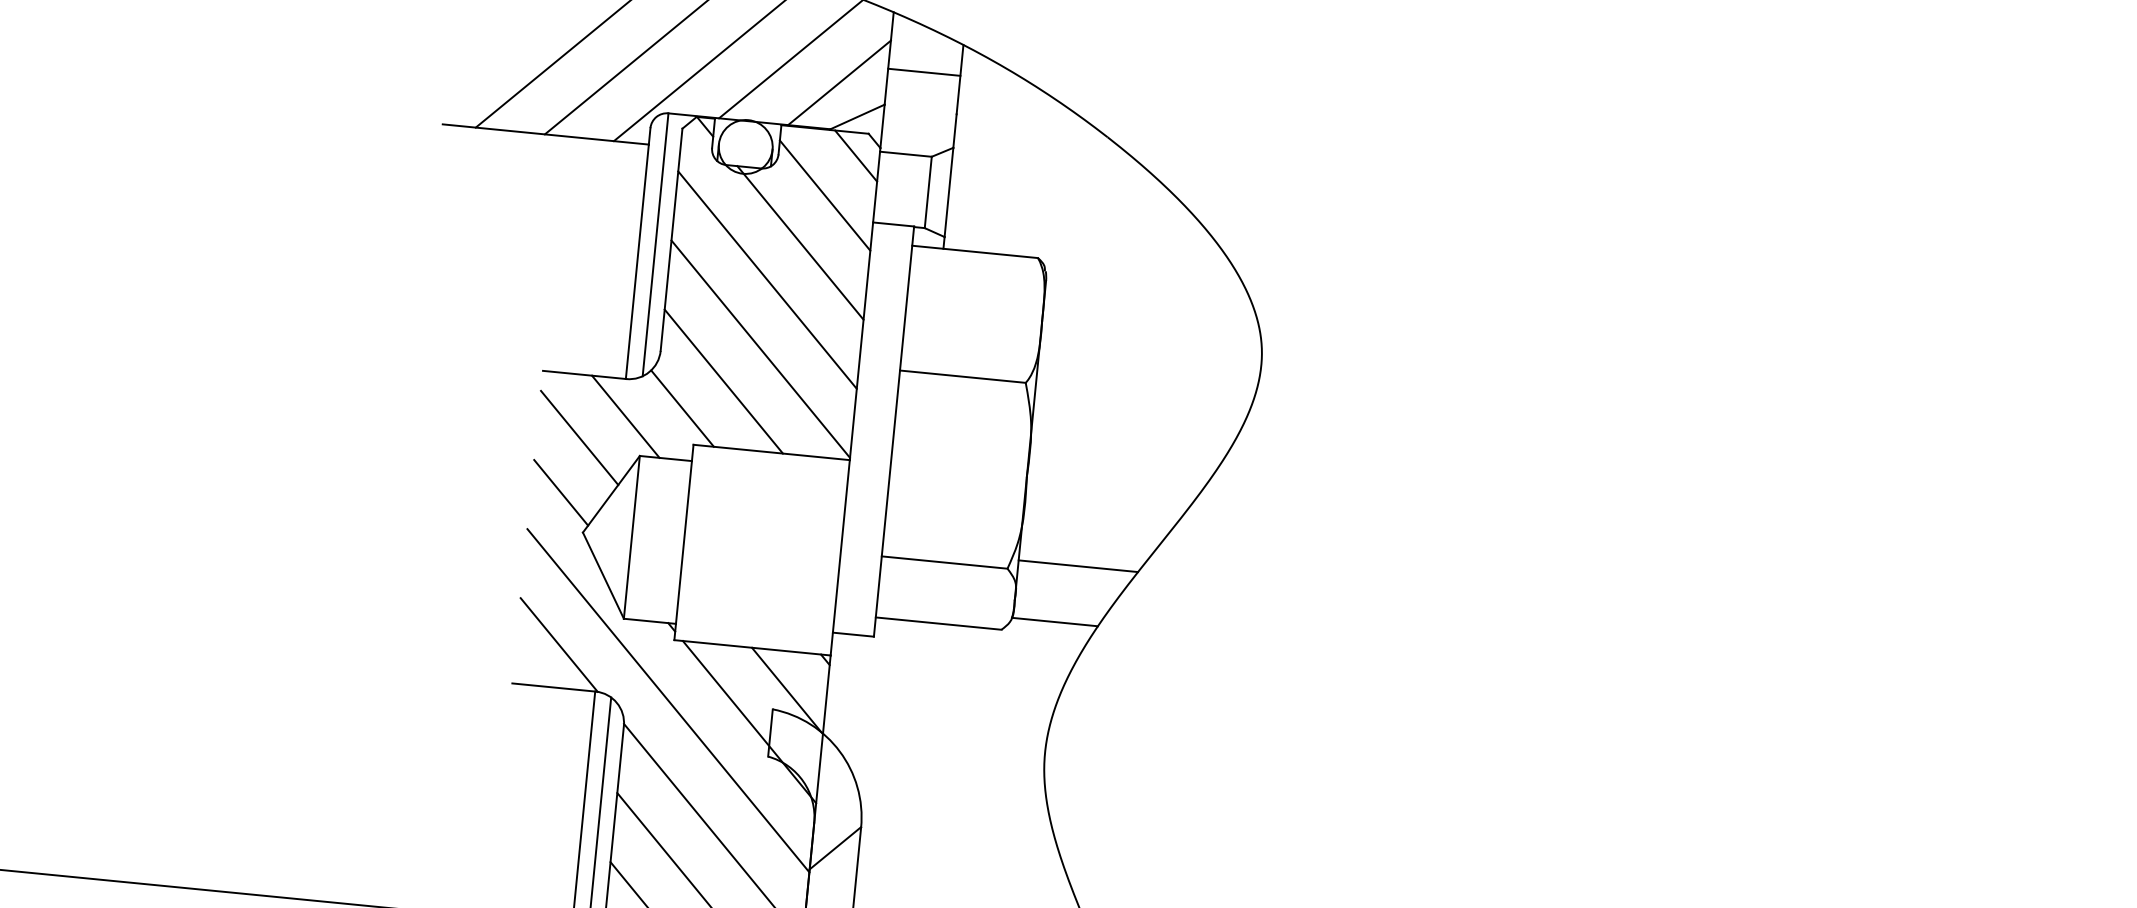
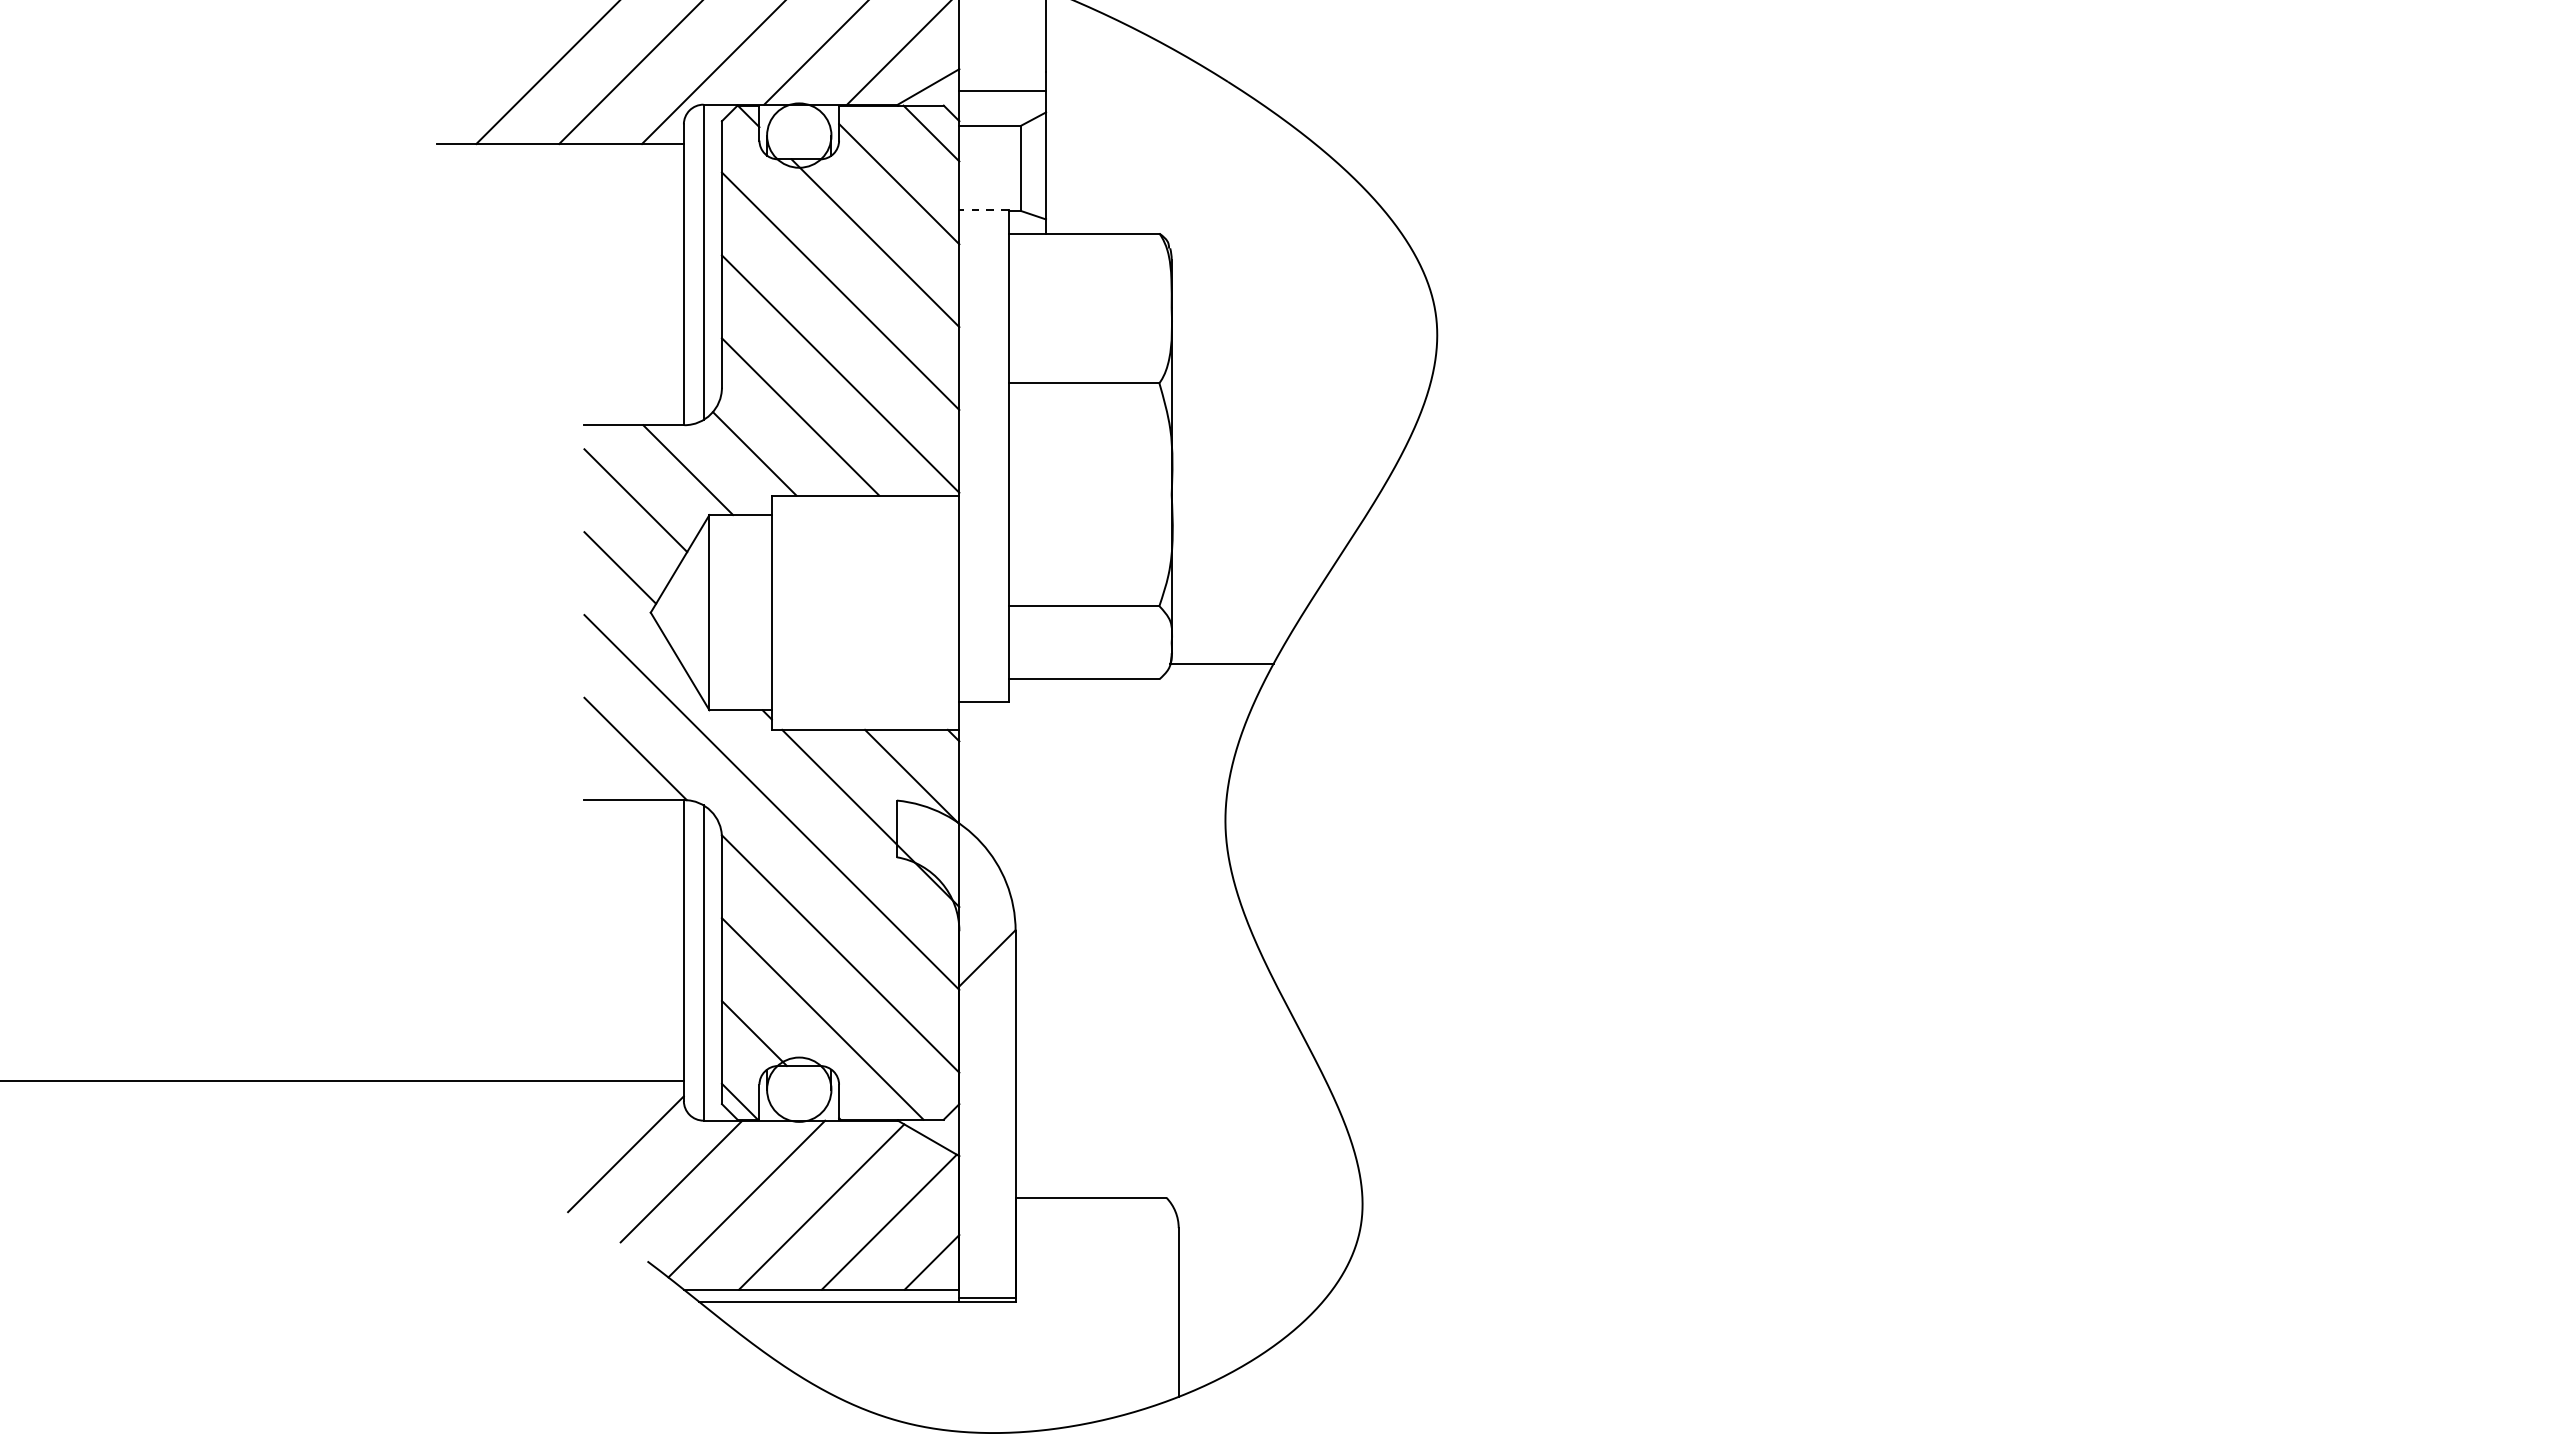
line: (924, 72) -> (1002, 91), moved
line: (893, 224) -> (983, 210), solid -> dashed
line: (1077, 565) -> (1242, 594), removed

